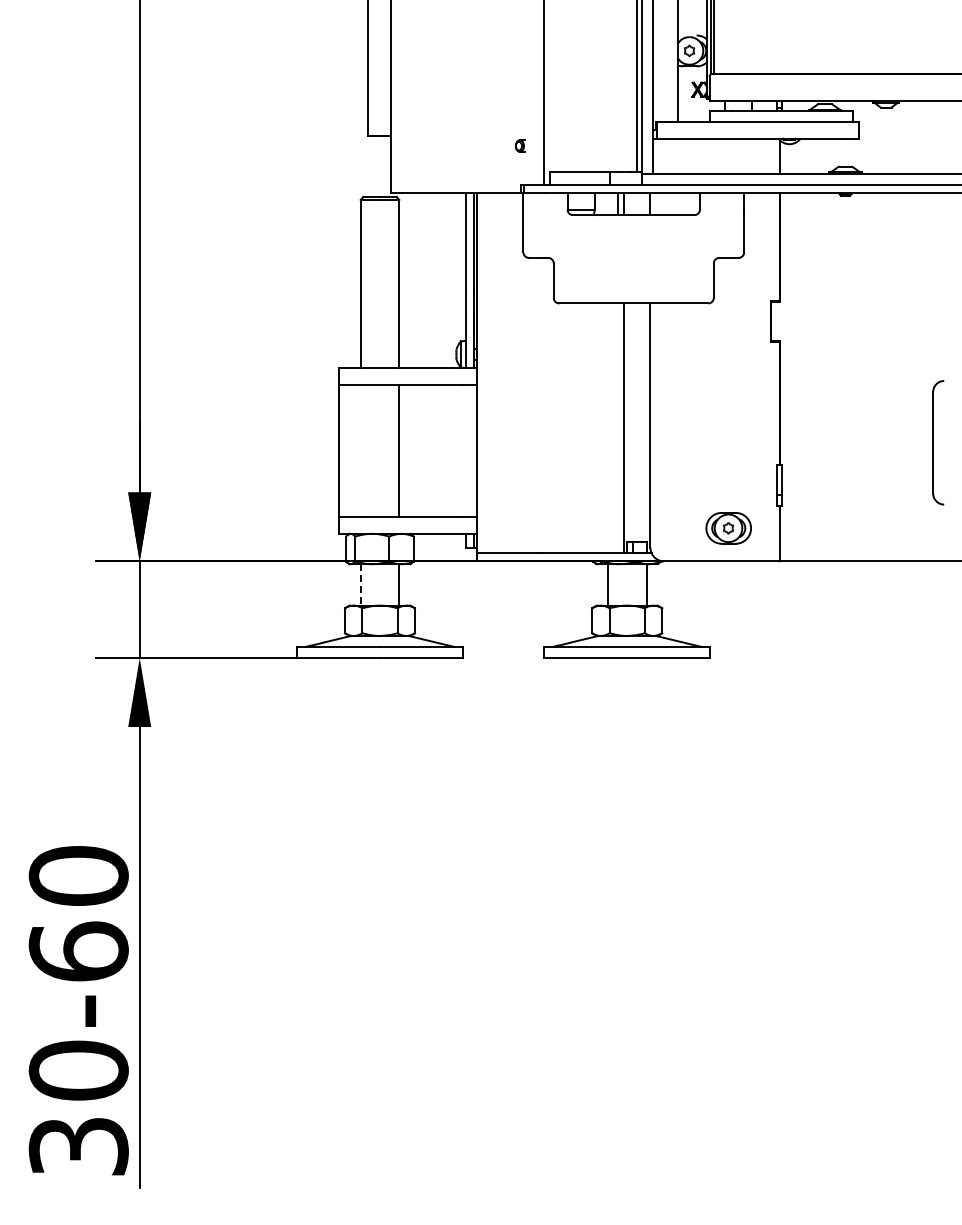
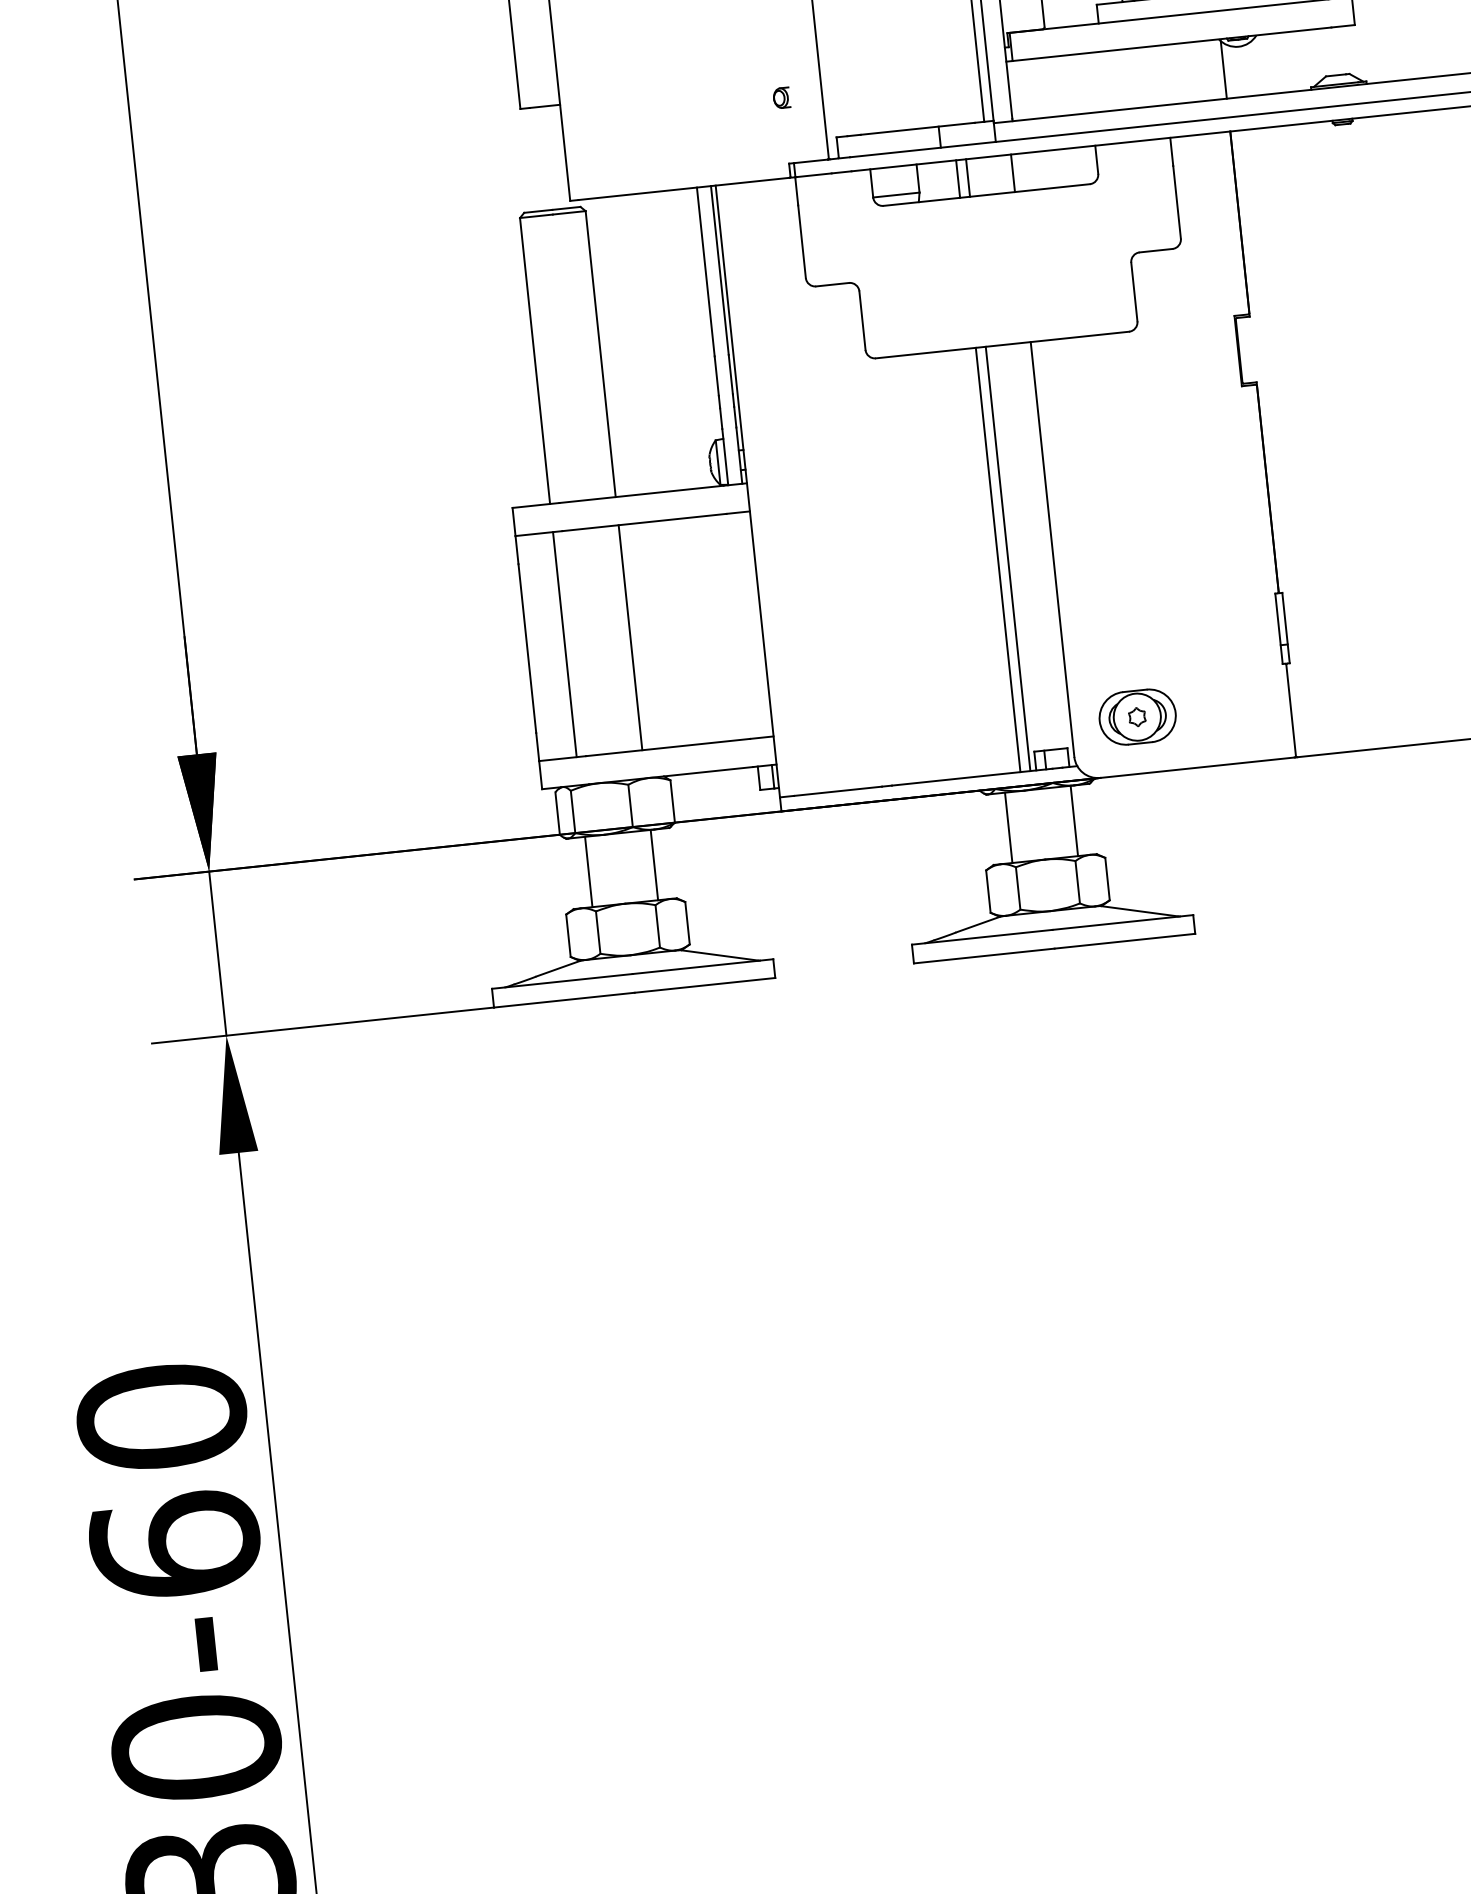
line: (618, 428) -> (998, 560), added
line: (360, 450) -> (564, 643), added
part: (728, 528) -> (1137, 717), moved
line: (360, 584) -> (588, 871), dashed -> solid

